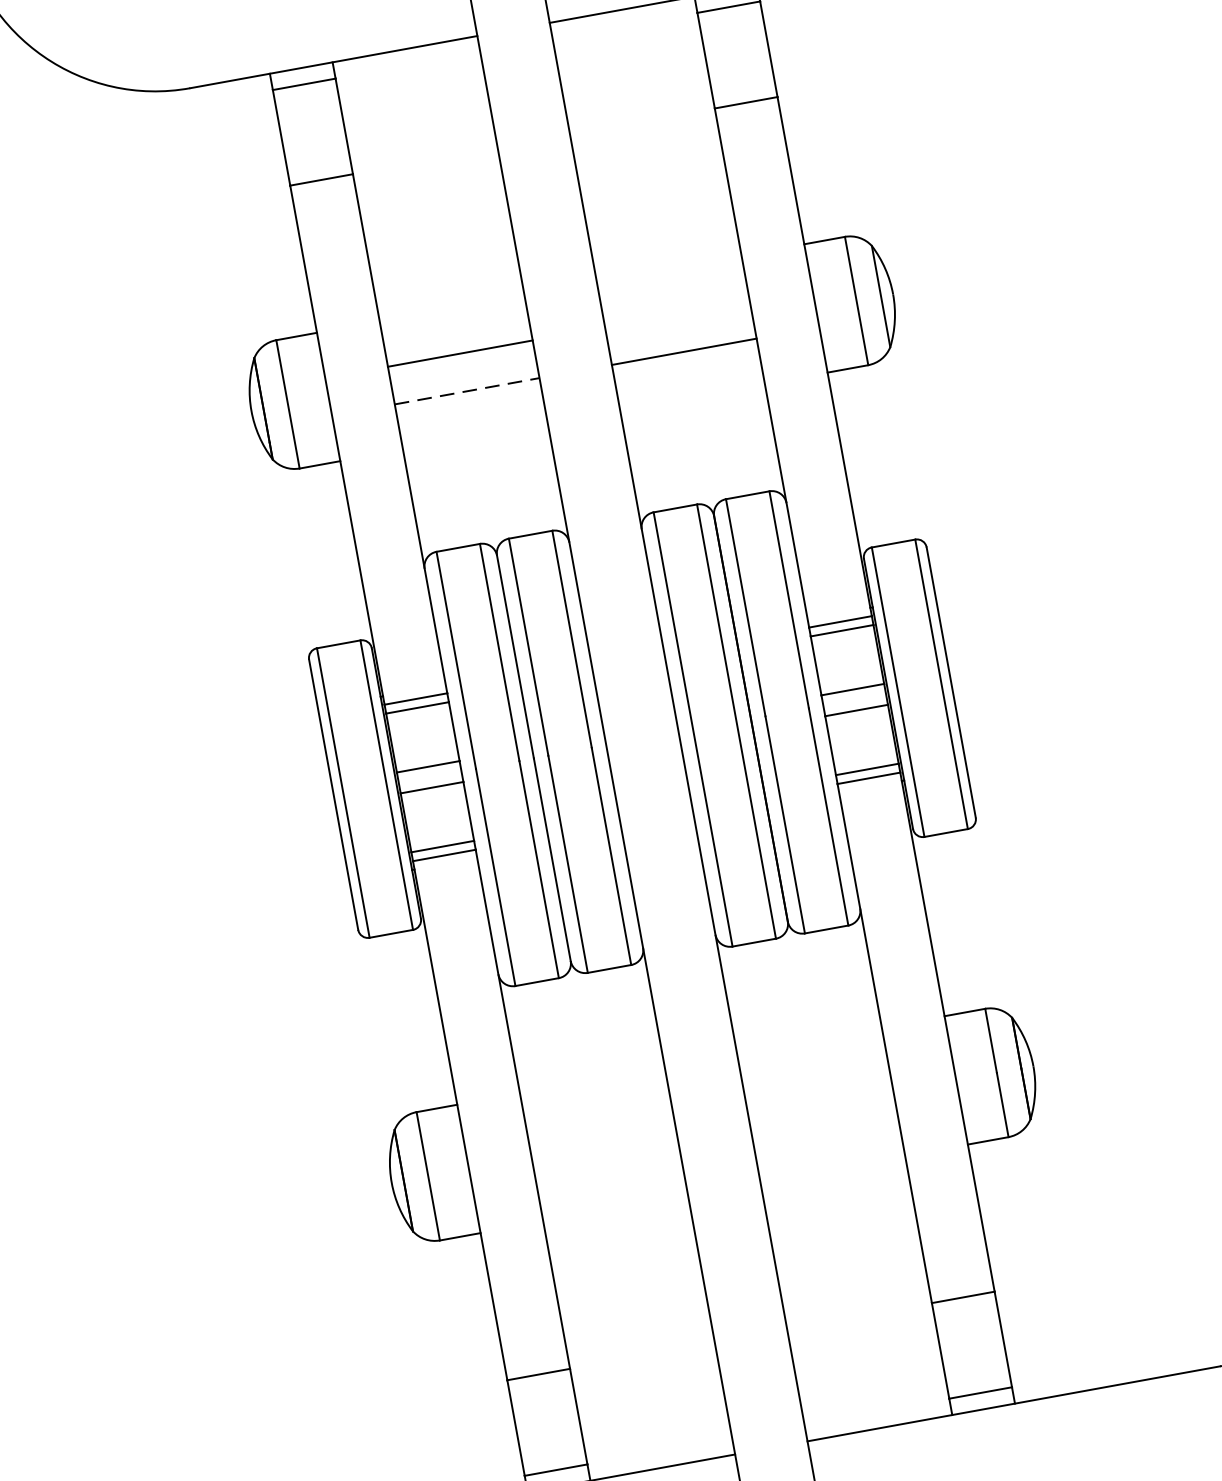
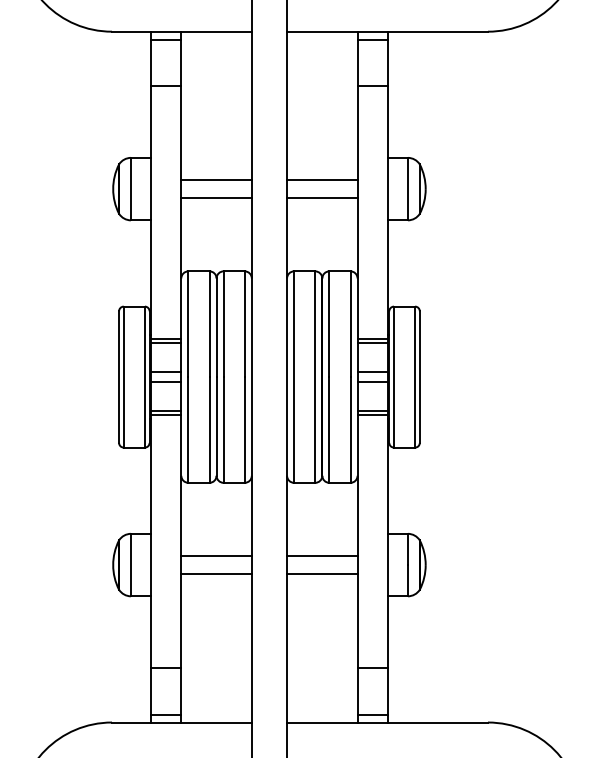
line: (677, 313) -> (322, 179), added
line: (469, 391) -> (217, 198), dashed -> solid
line: (817, 1085) -> (322, 555), added
line: (600, 1124) -> (216, 555), added
line: (825, 1124) -> (322, 574), added
line: (607, 1163) -> (216, 574), added

